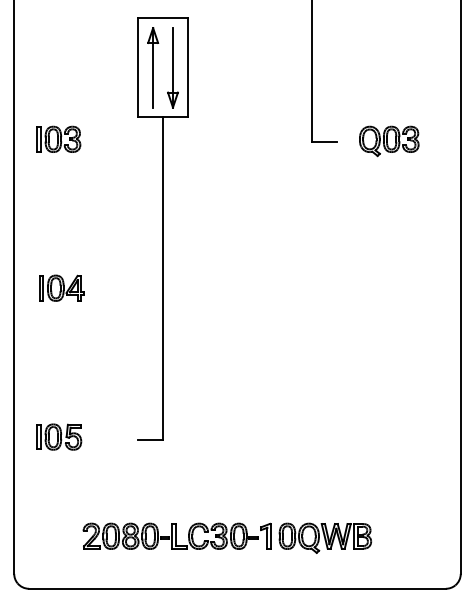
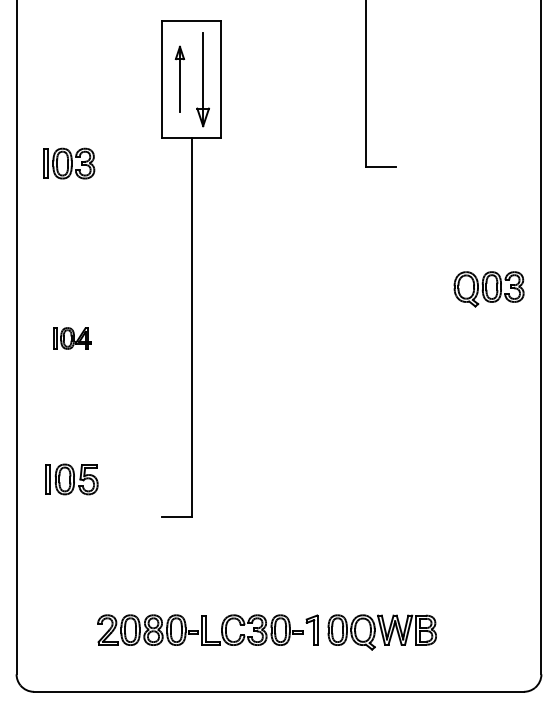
part: (153, 67) -> (180, 79), size x0.7
part: (389, 141) -> (489, 289), moved
part: (61, 287) -> (72, 337), size x0.7
part: (59, 436) -> (72, 478), moved

